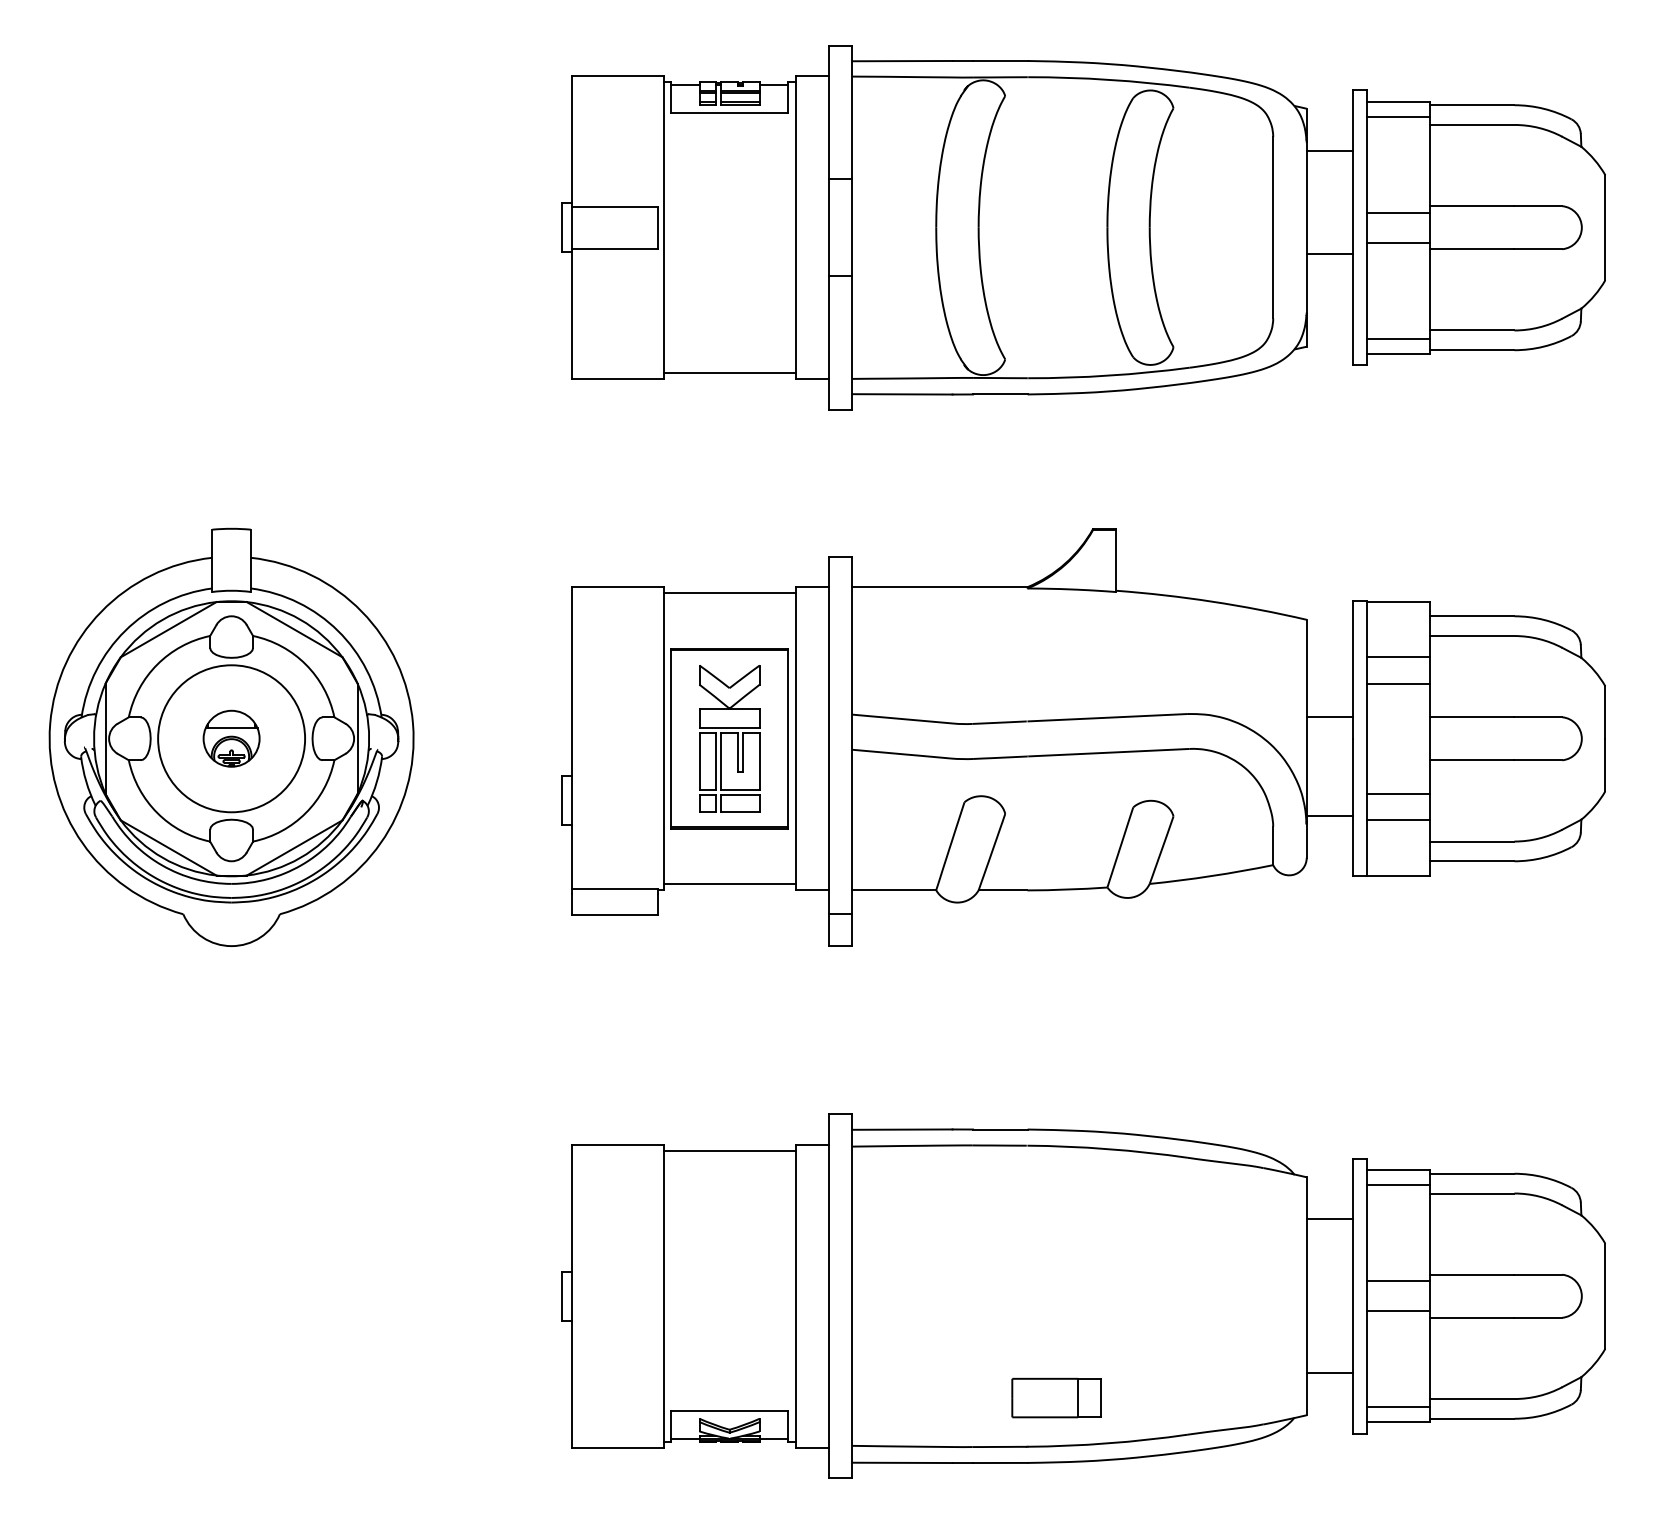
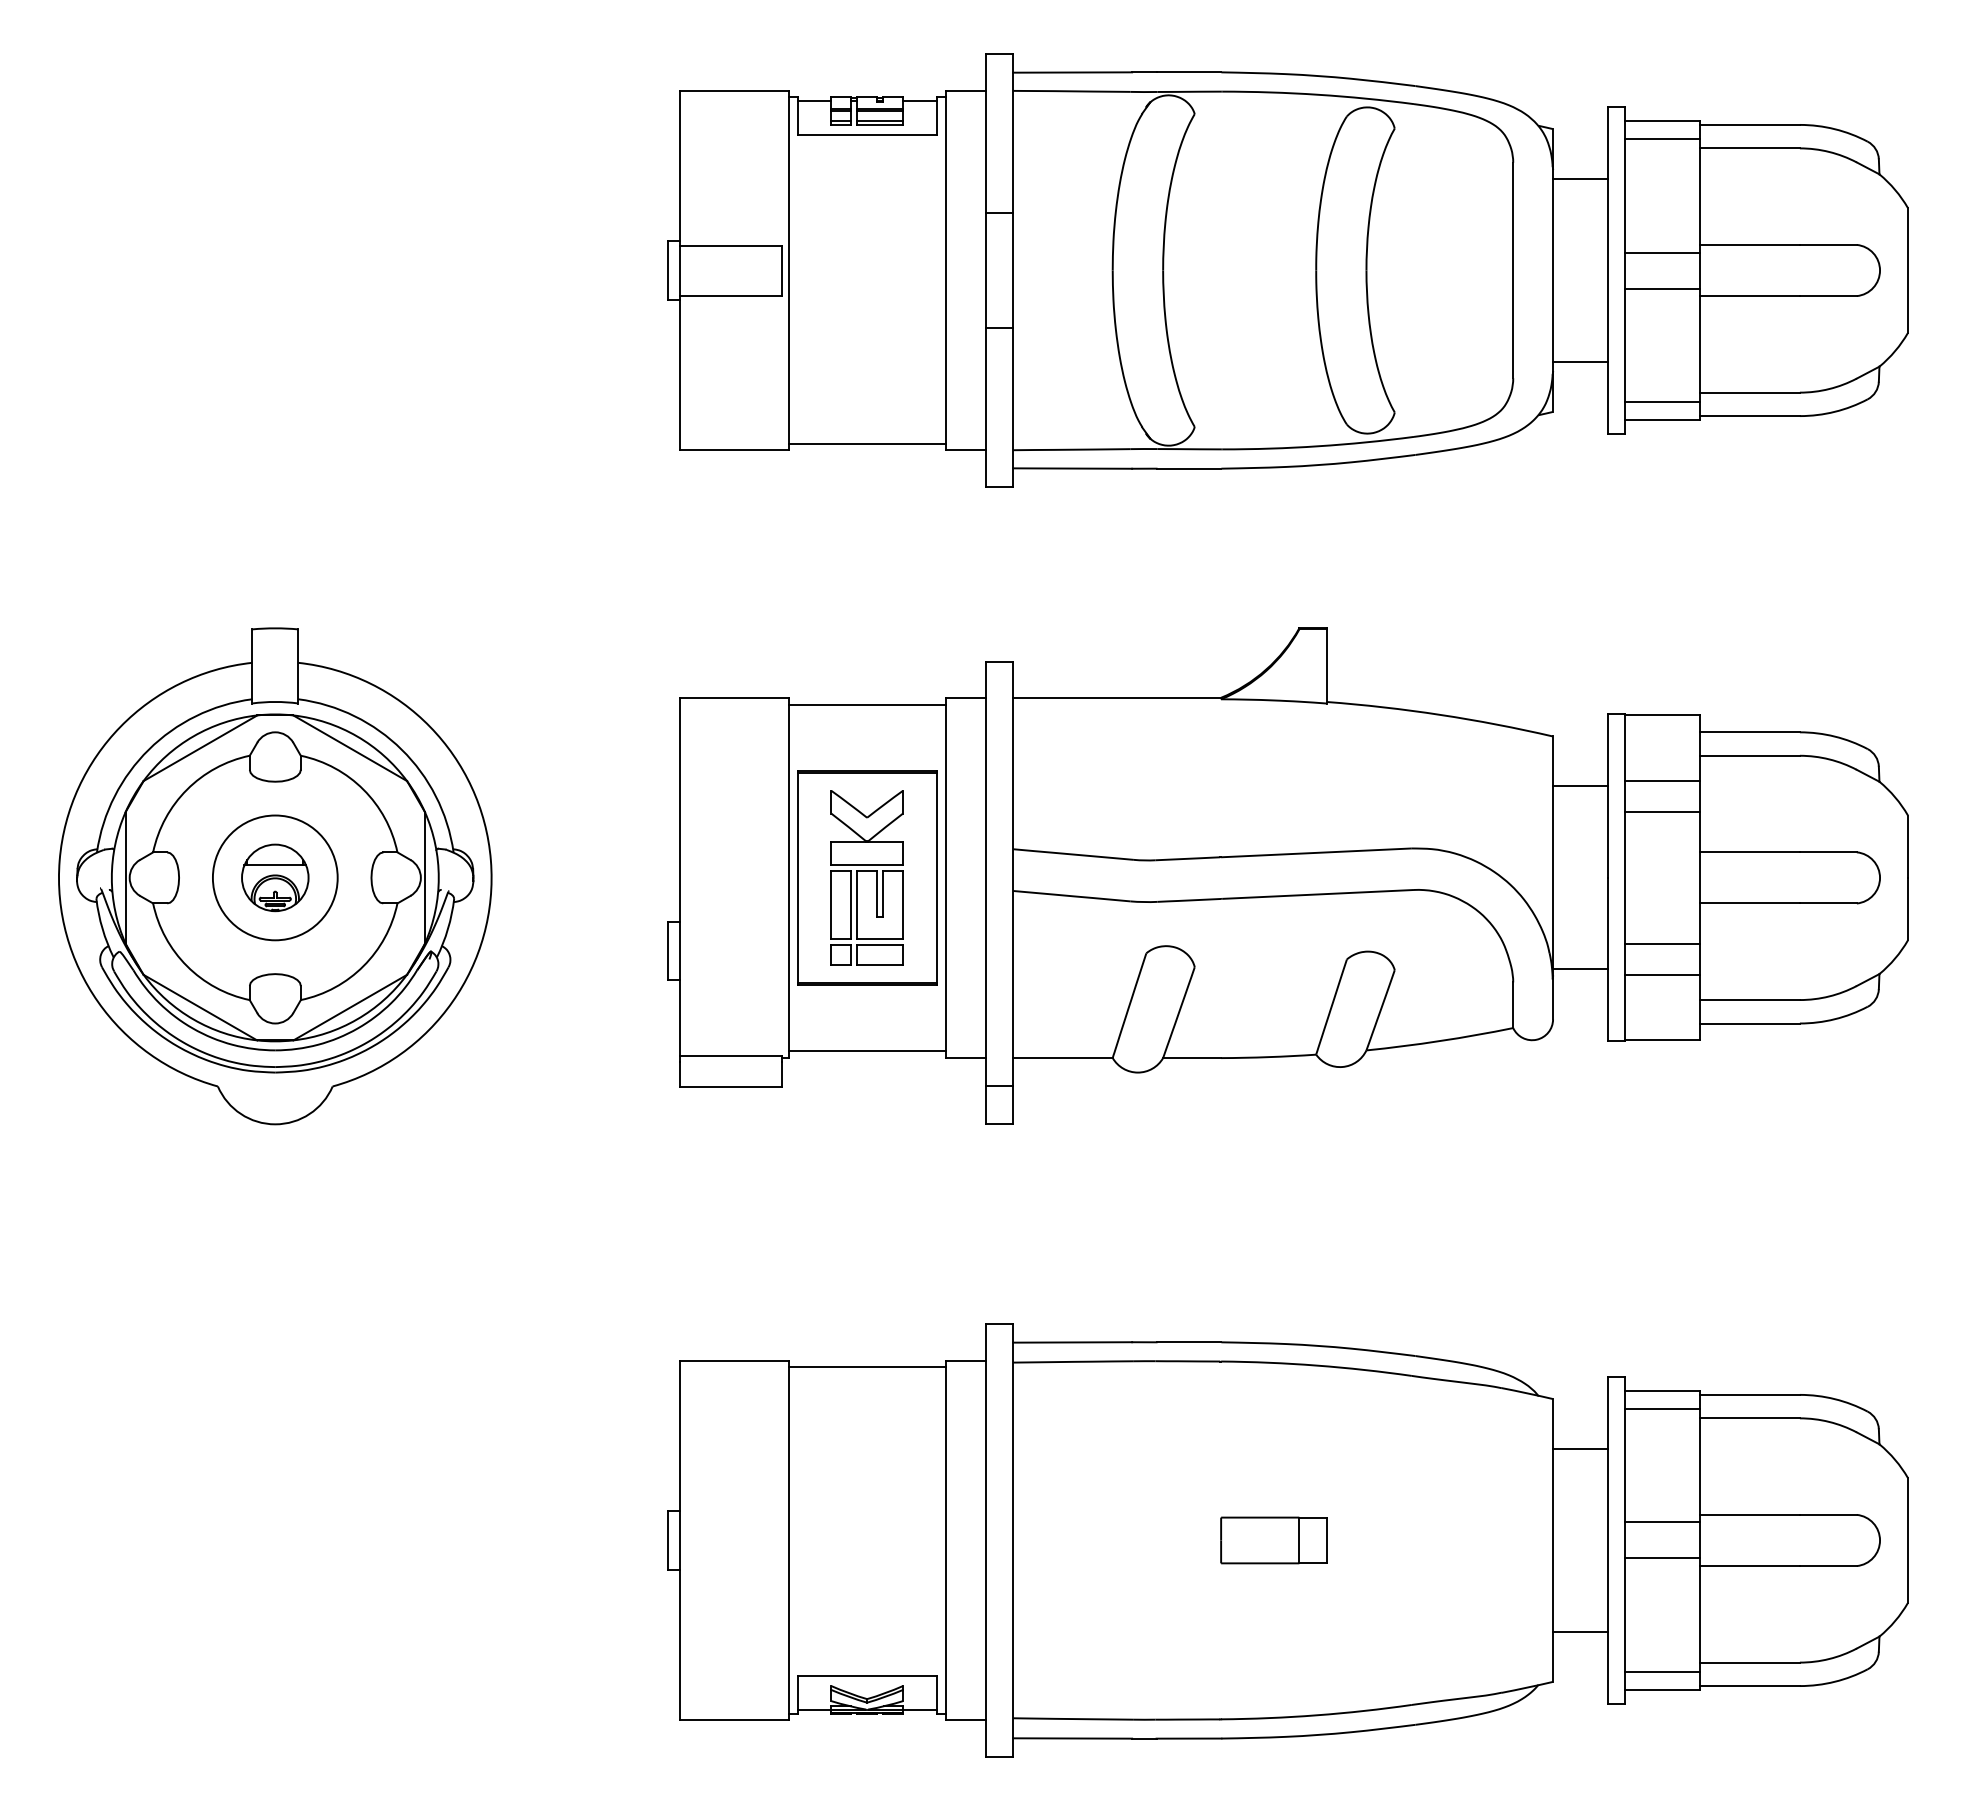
line: (1329, 254) -> (1580, 362), moved
line: (1329, 717) -> (1580, 786), moved
circle: (230, 738) -> (274, 877), size x0.71
part: (1056, 1398) -> (1273, 1540), moved

